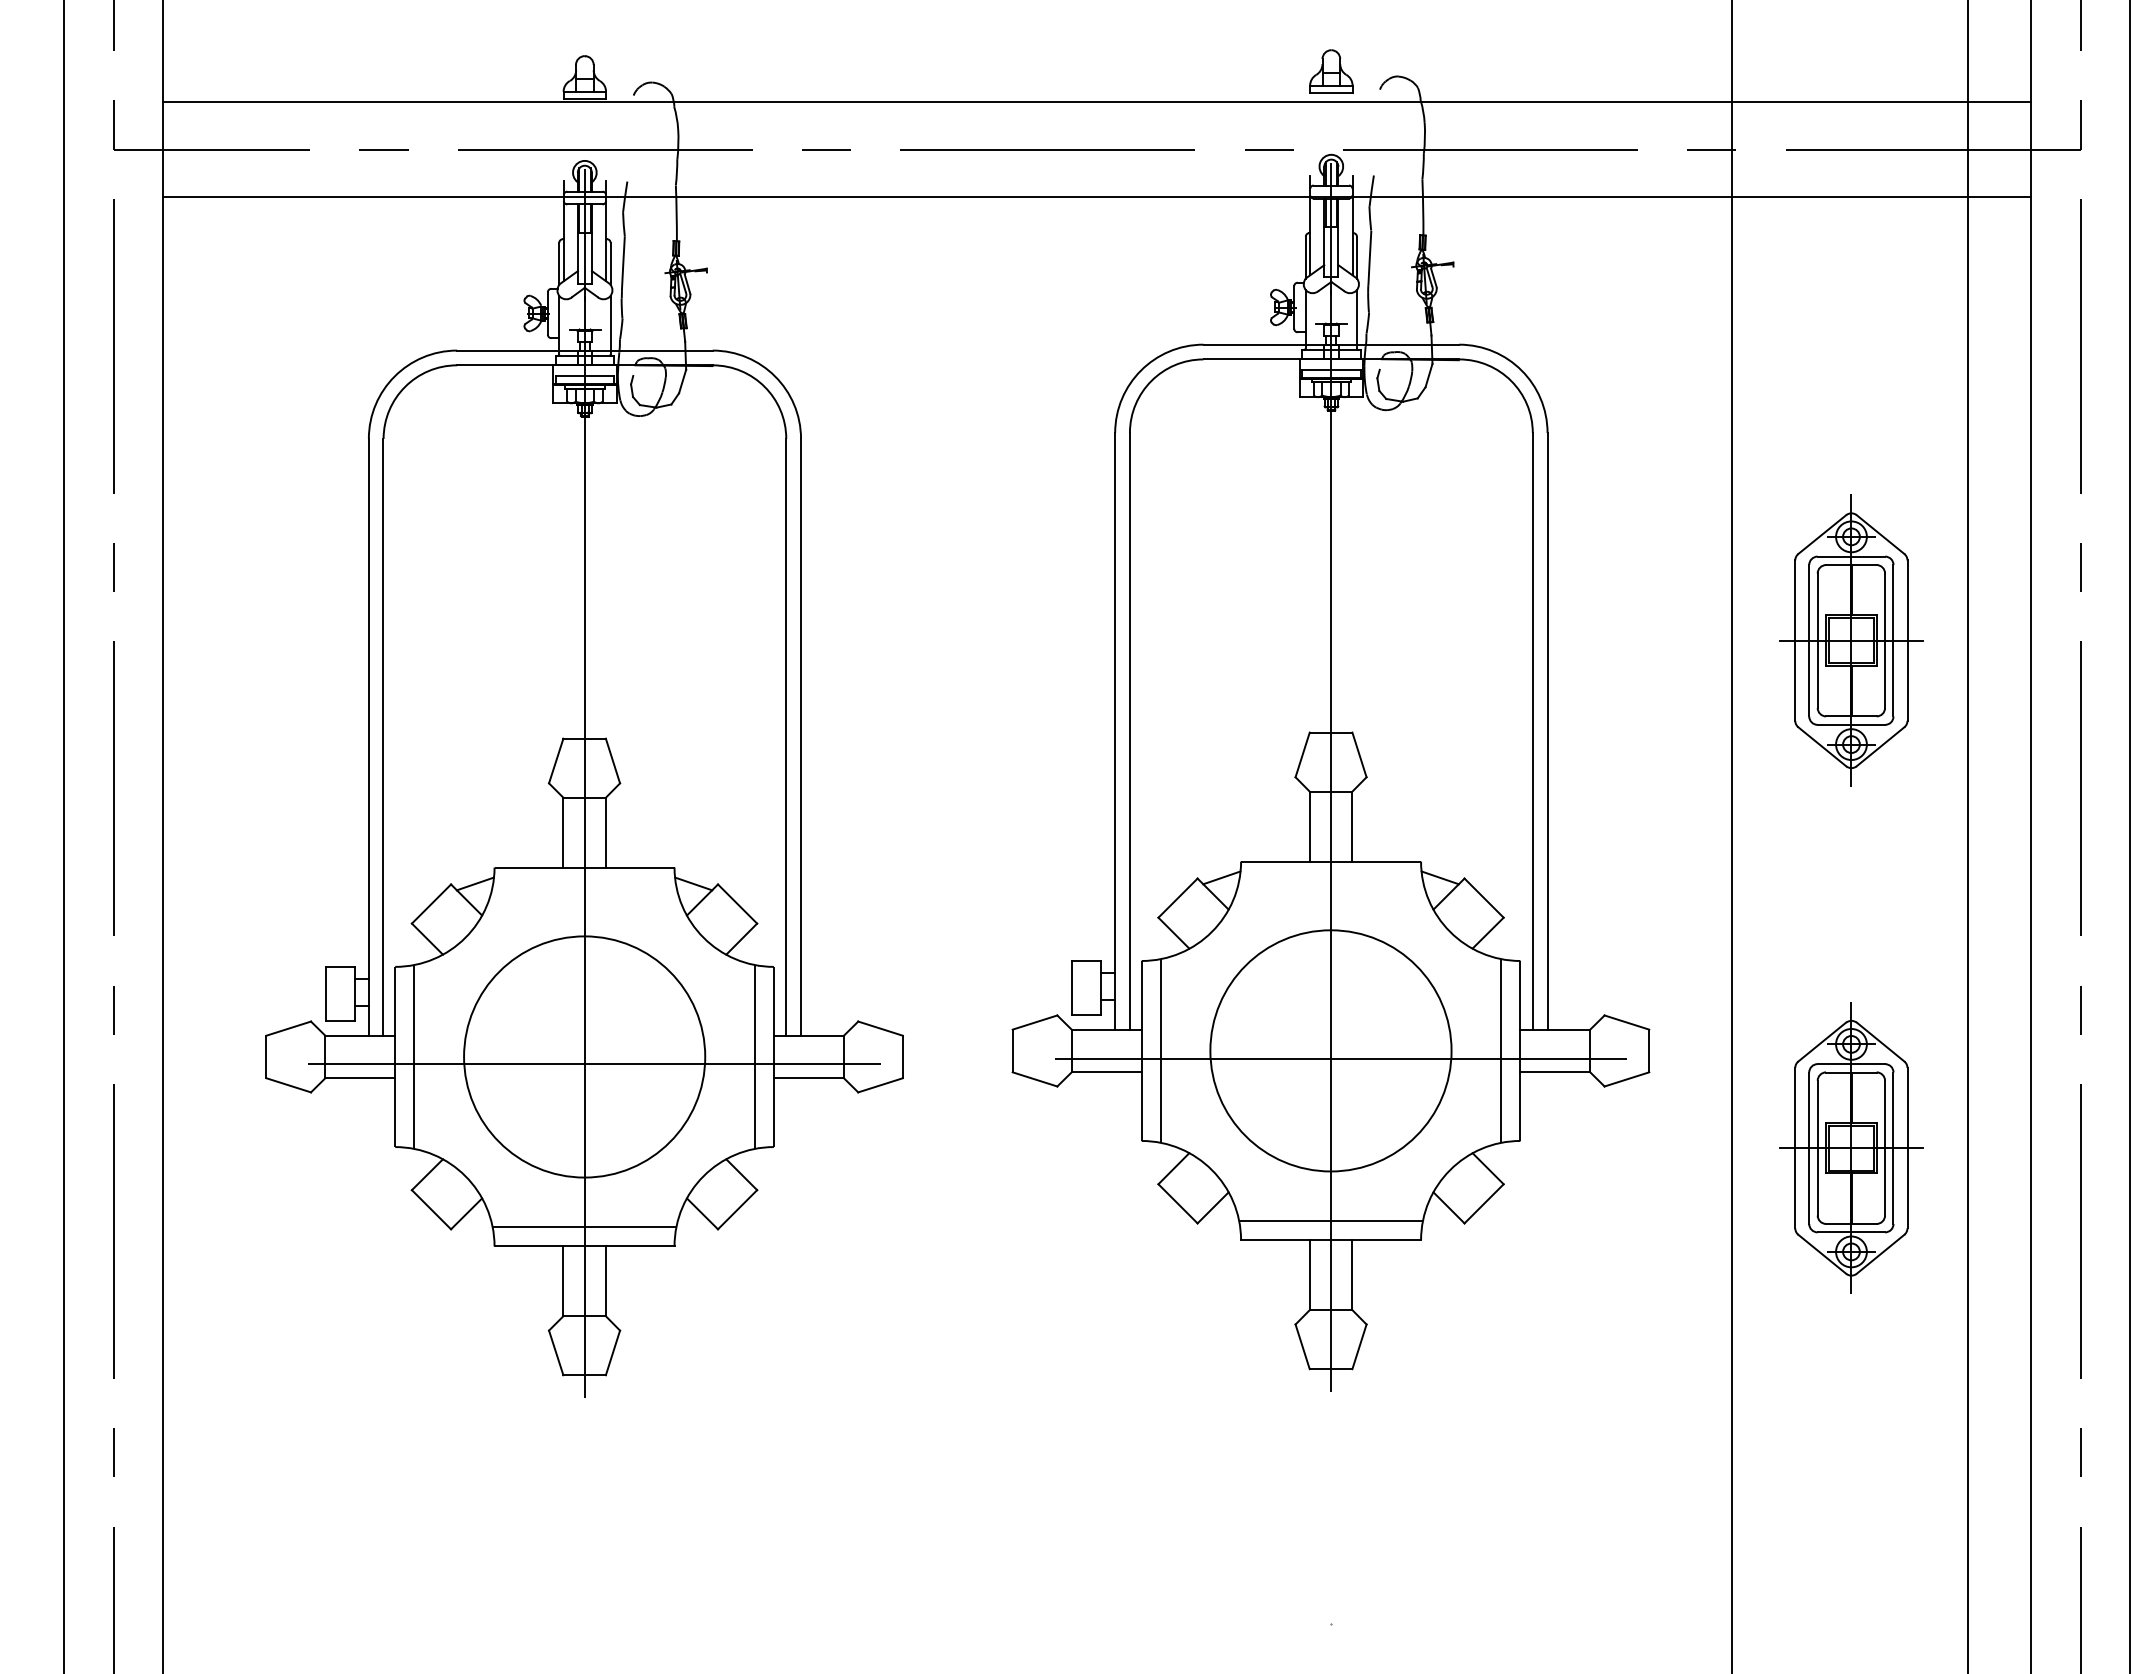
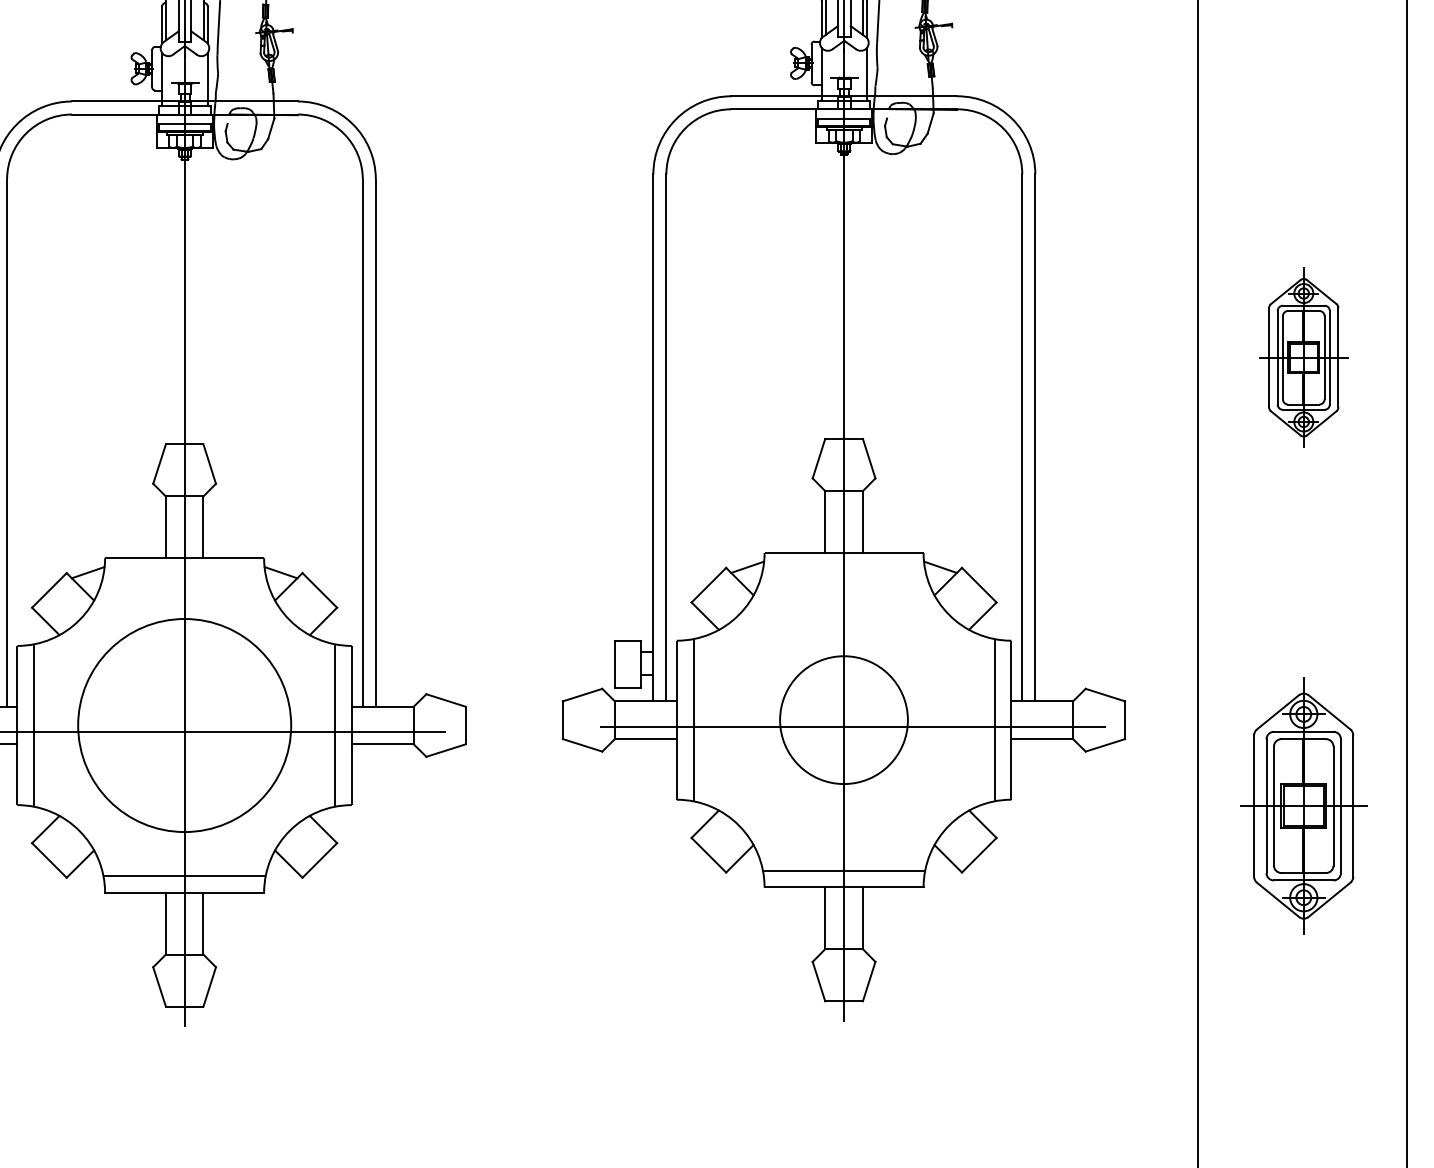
part: (1851, 640) -> (1303, 357), size x0.7
circle: (1330, 1050) -> (843, 719), size x0.6

